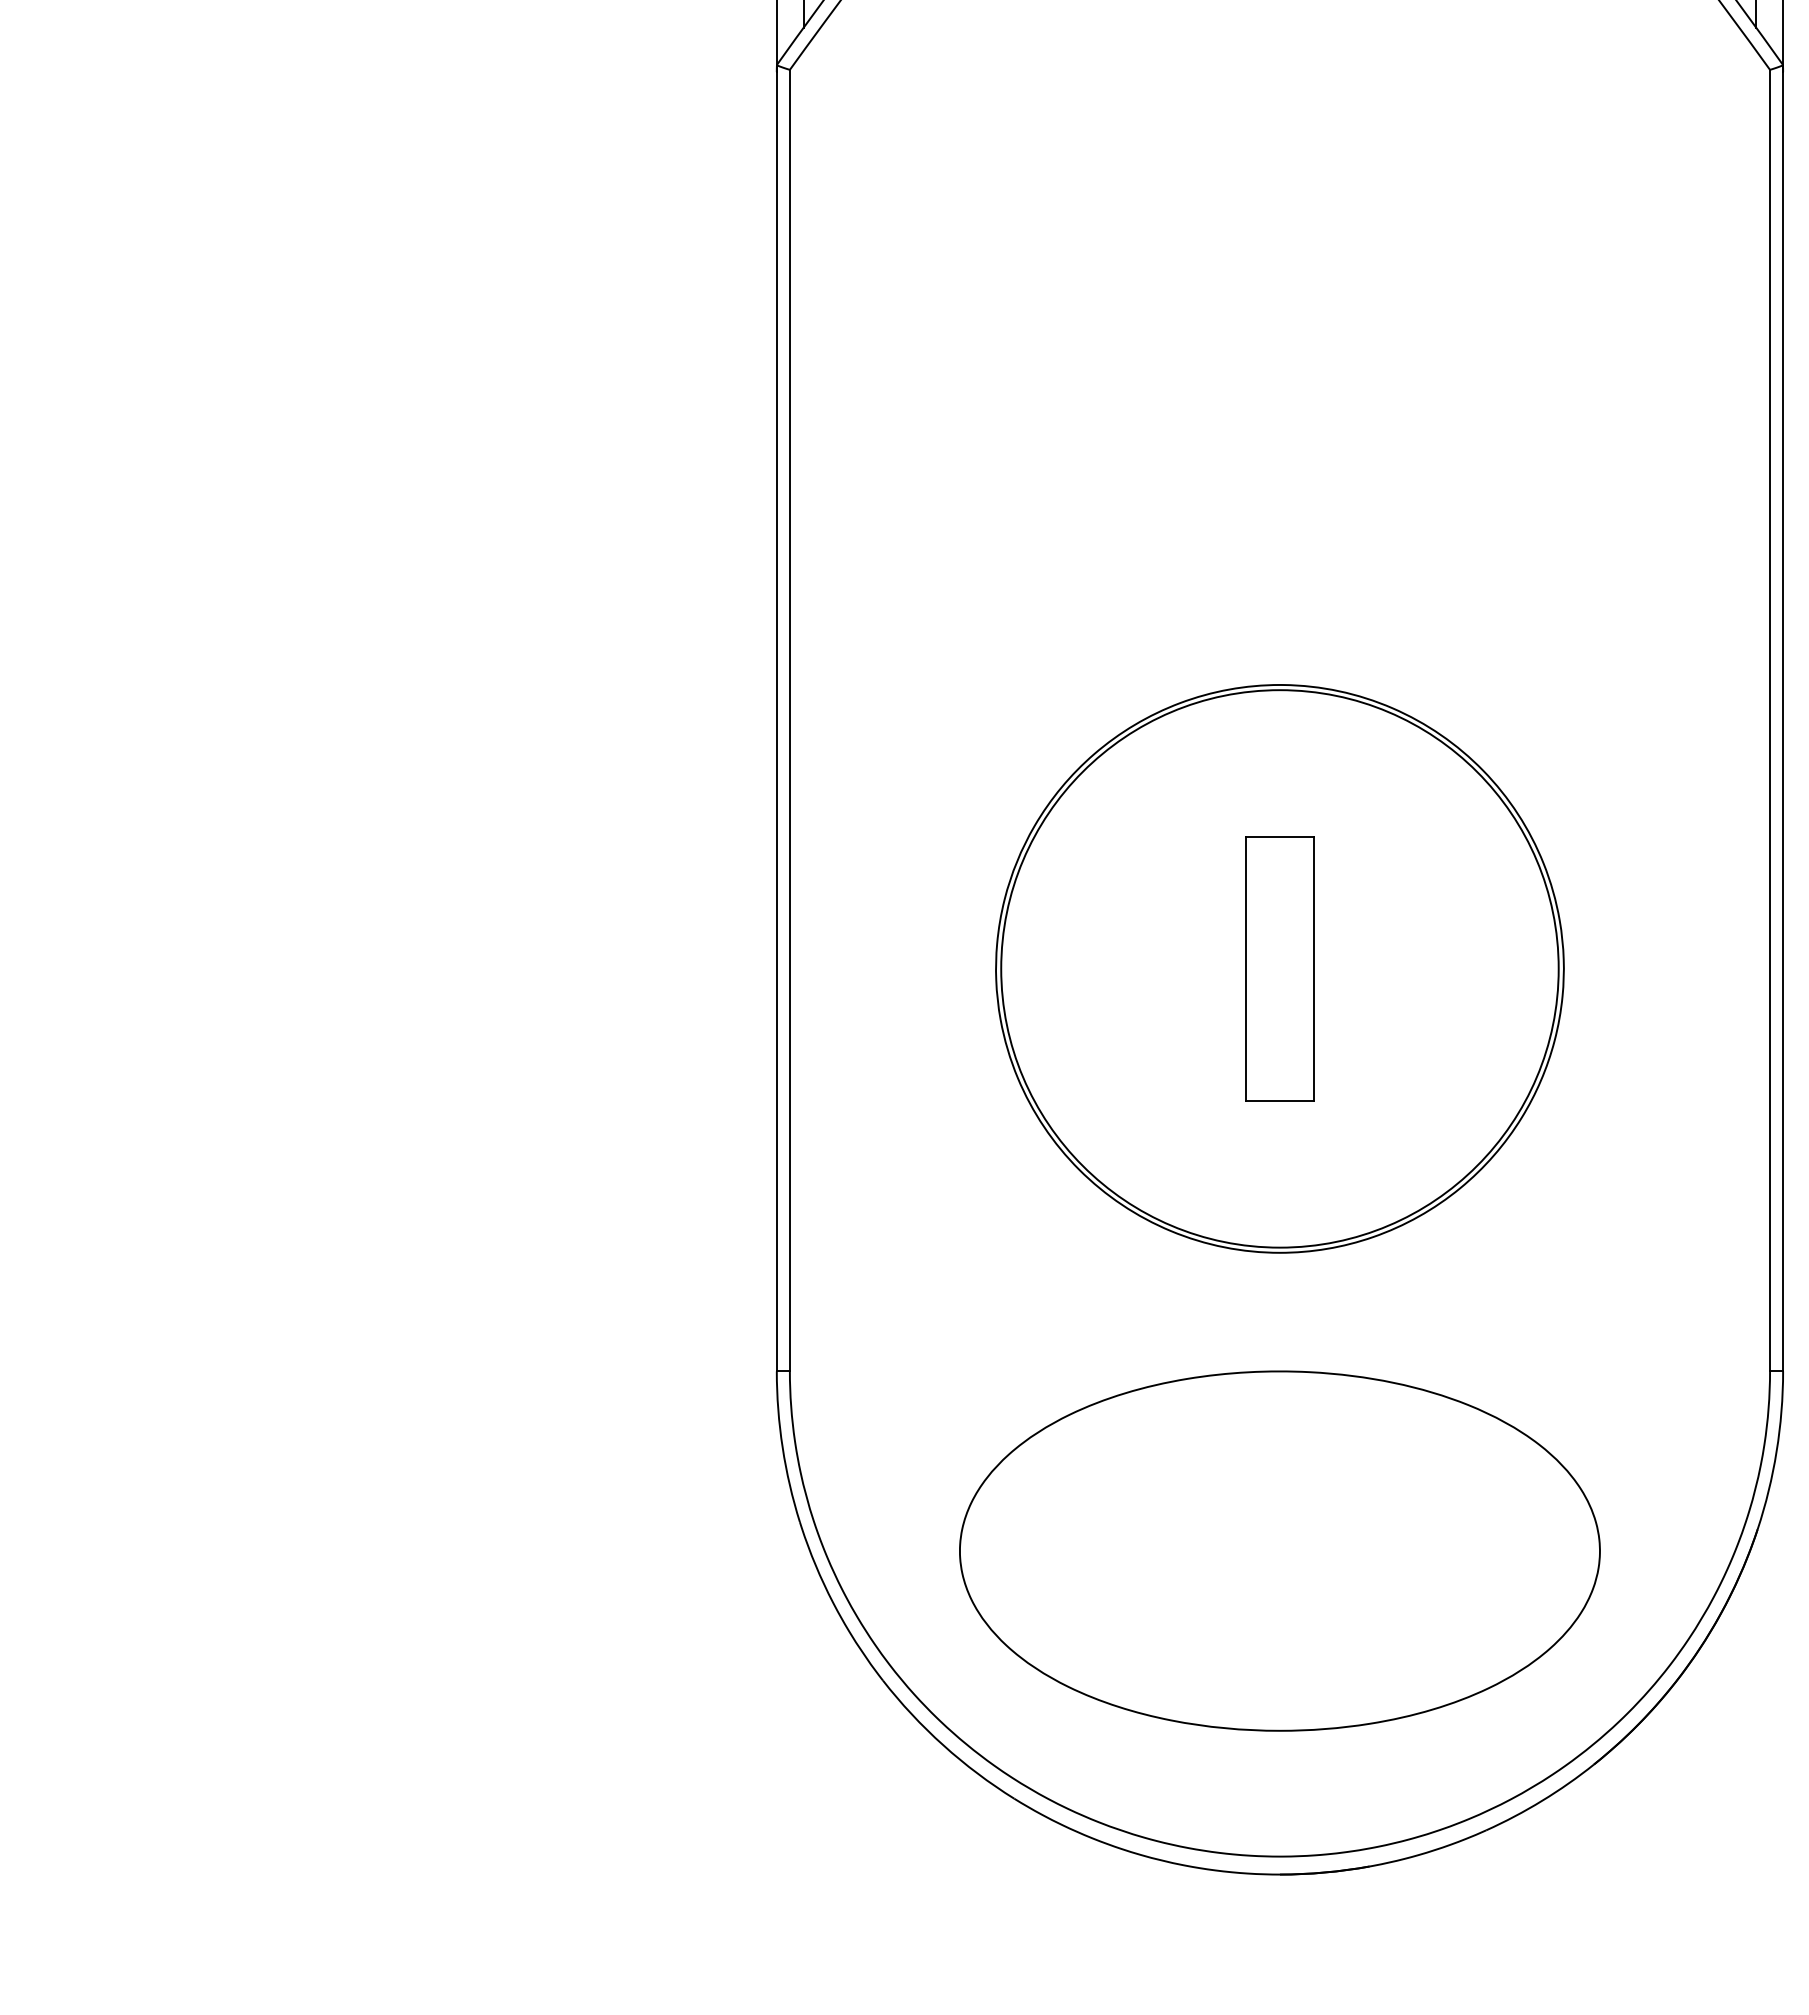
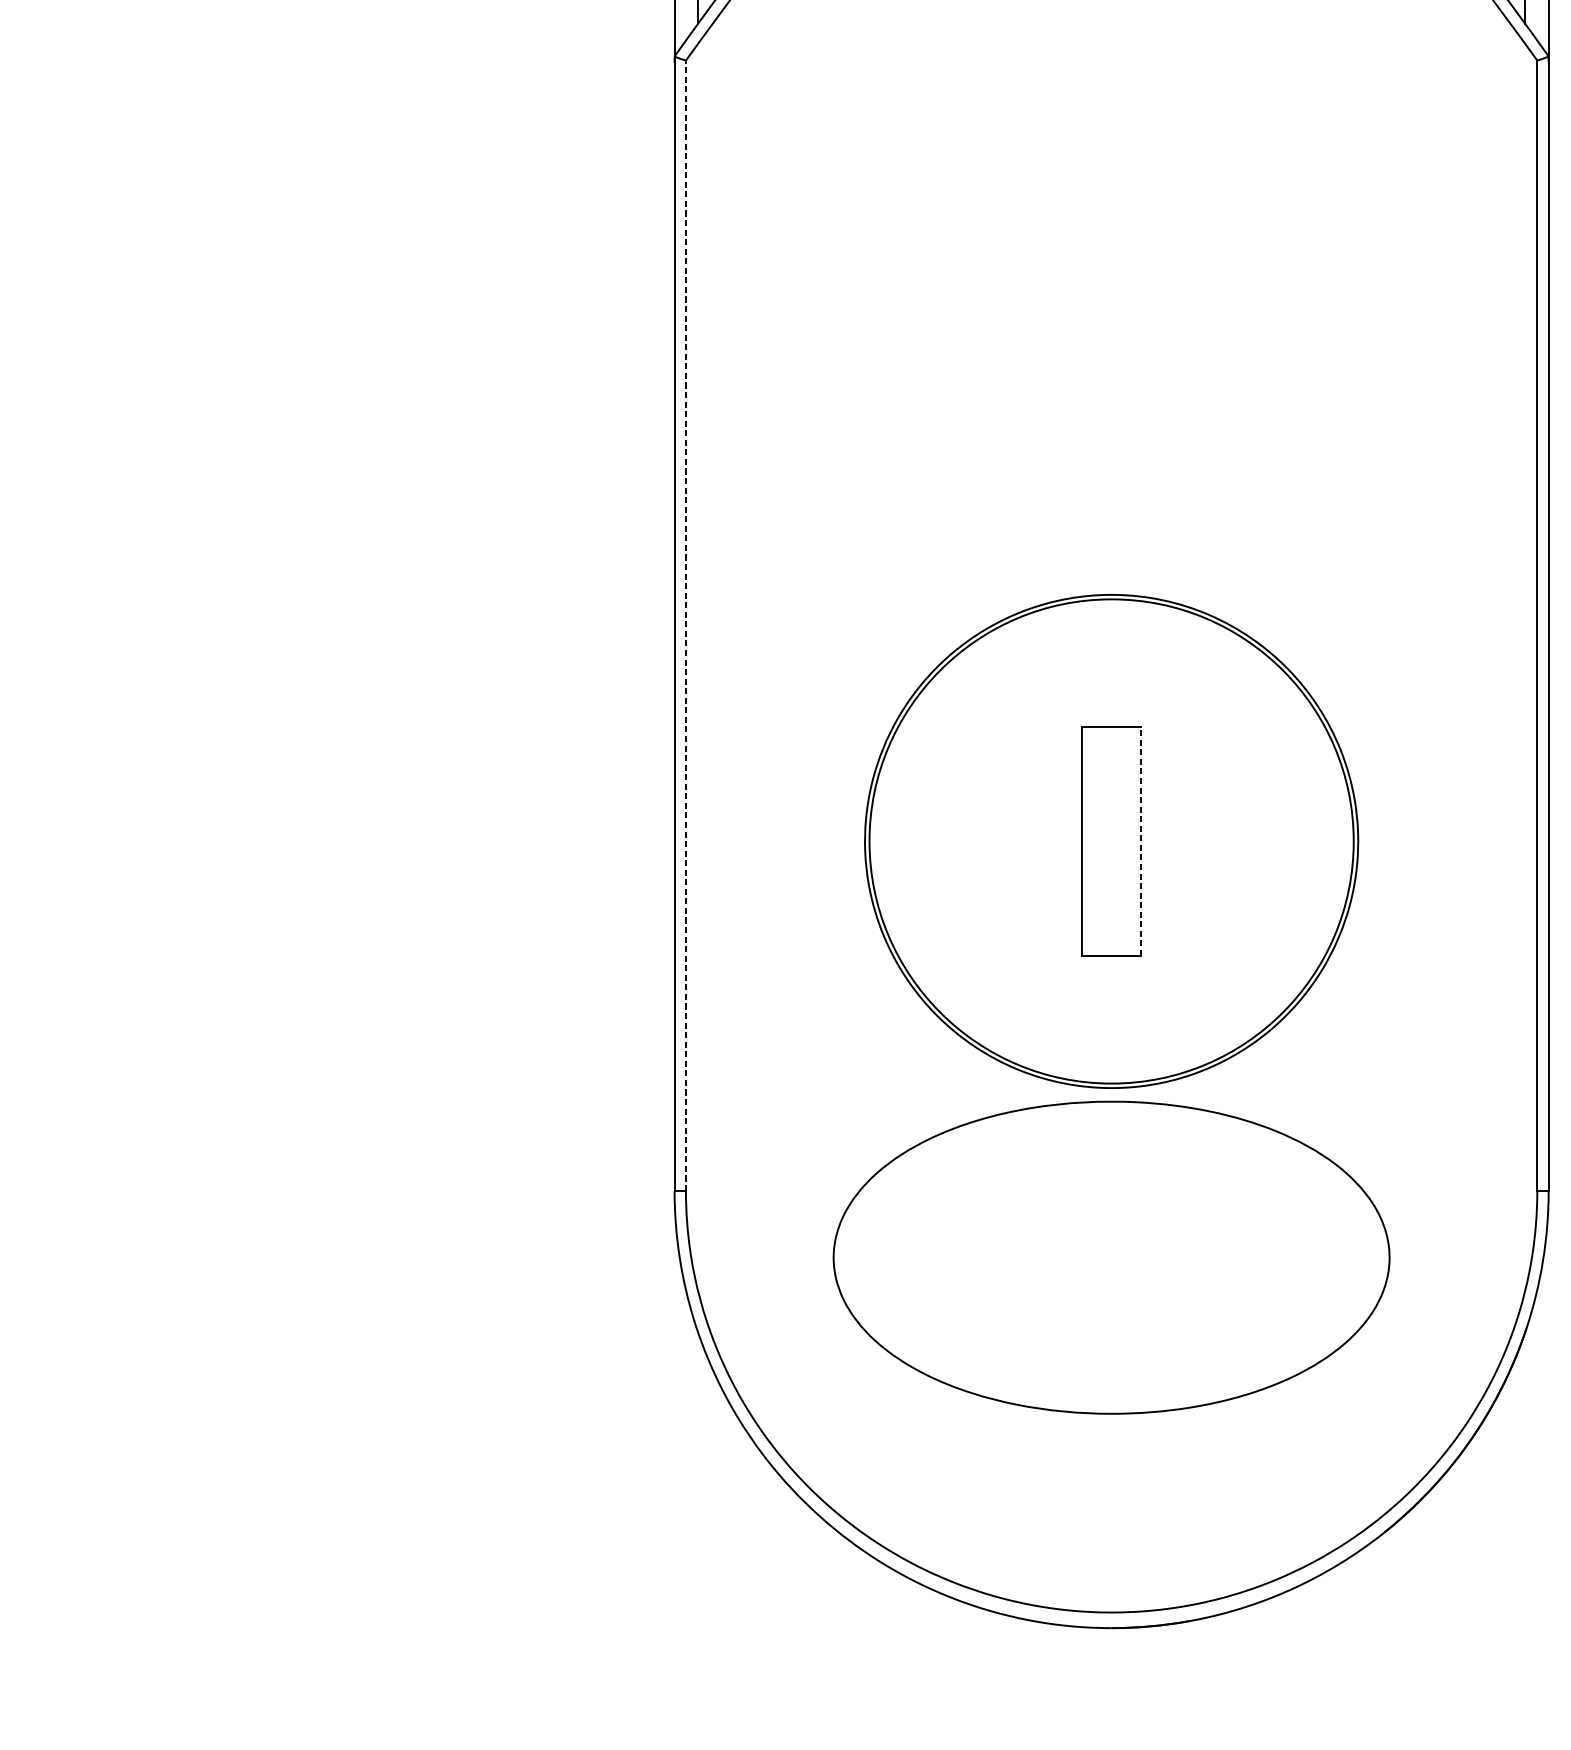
line: (789, 720) -> (685, 625), solid -> dashed
line: (1313, 968) -> (1140, 841), solid -> dashed
part: (1279, 1550) -> (1111, 1257), moved

